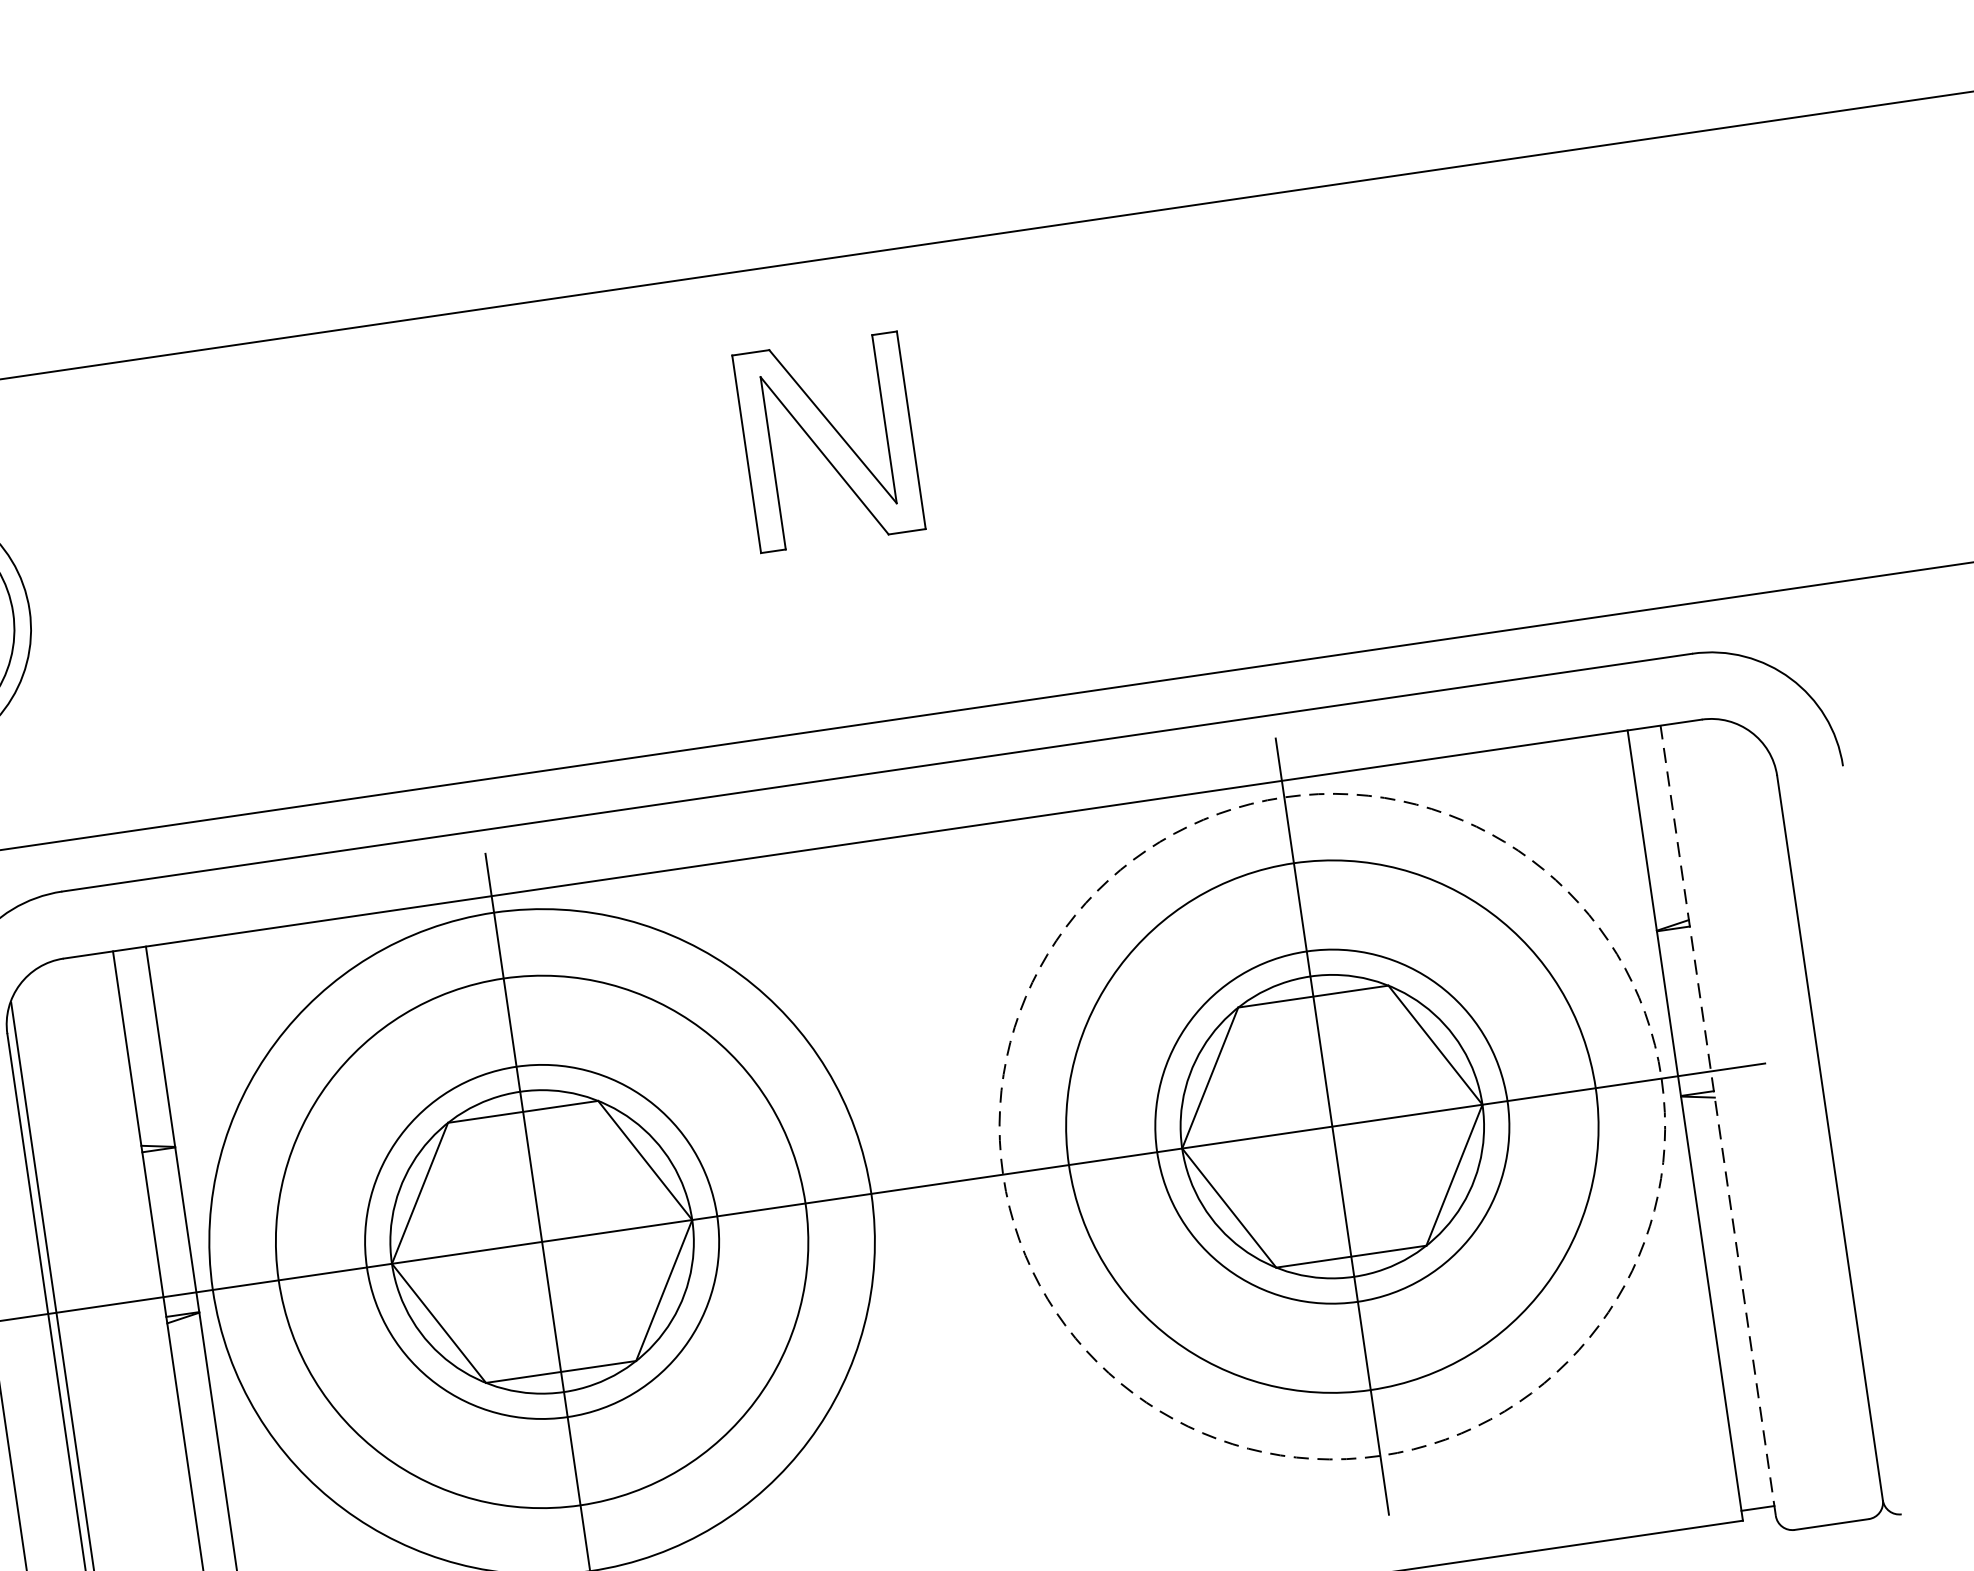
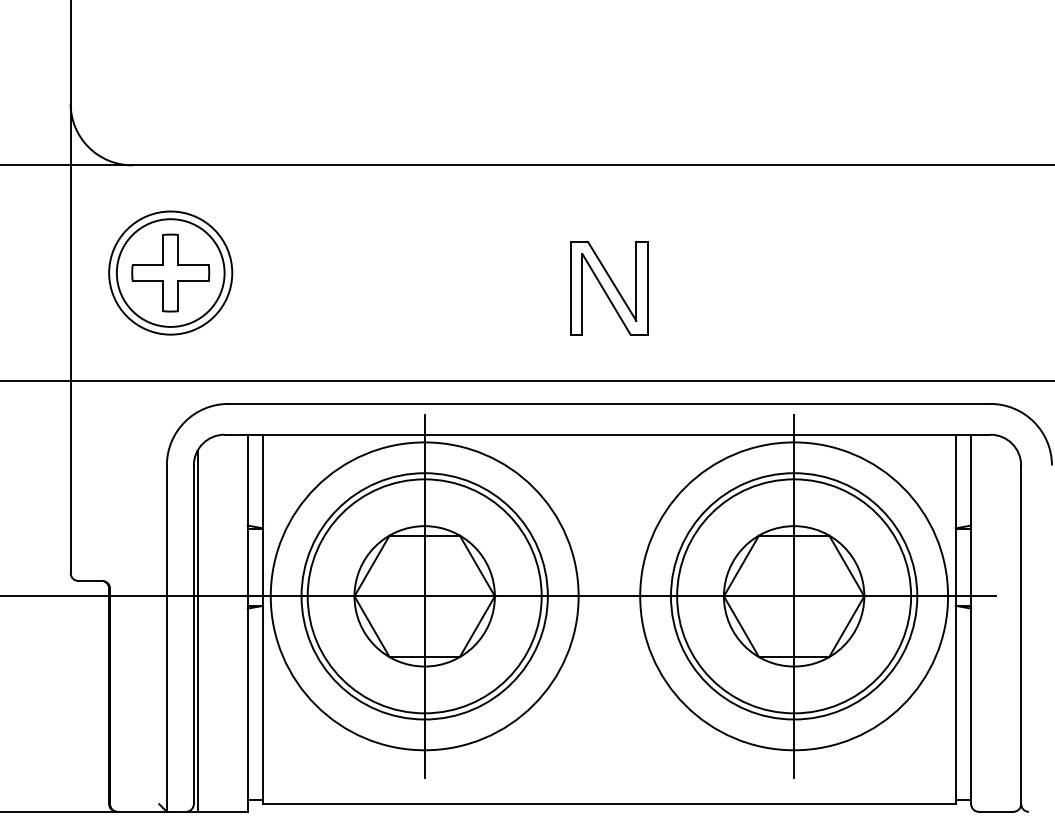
part: (829, 442) -> (609, 288), moved
line: (1718, 1120) -> (971, 619), dashed -> solid
circle: (1333, 1126) -> (794, 596), dashed -> solid
circle: (1333, 1126) -> (794, 596), size x1.43
circle: (541, 1242) -> (424, 596), size x1.43

